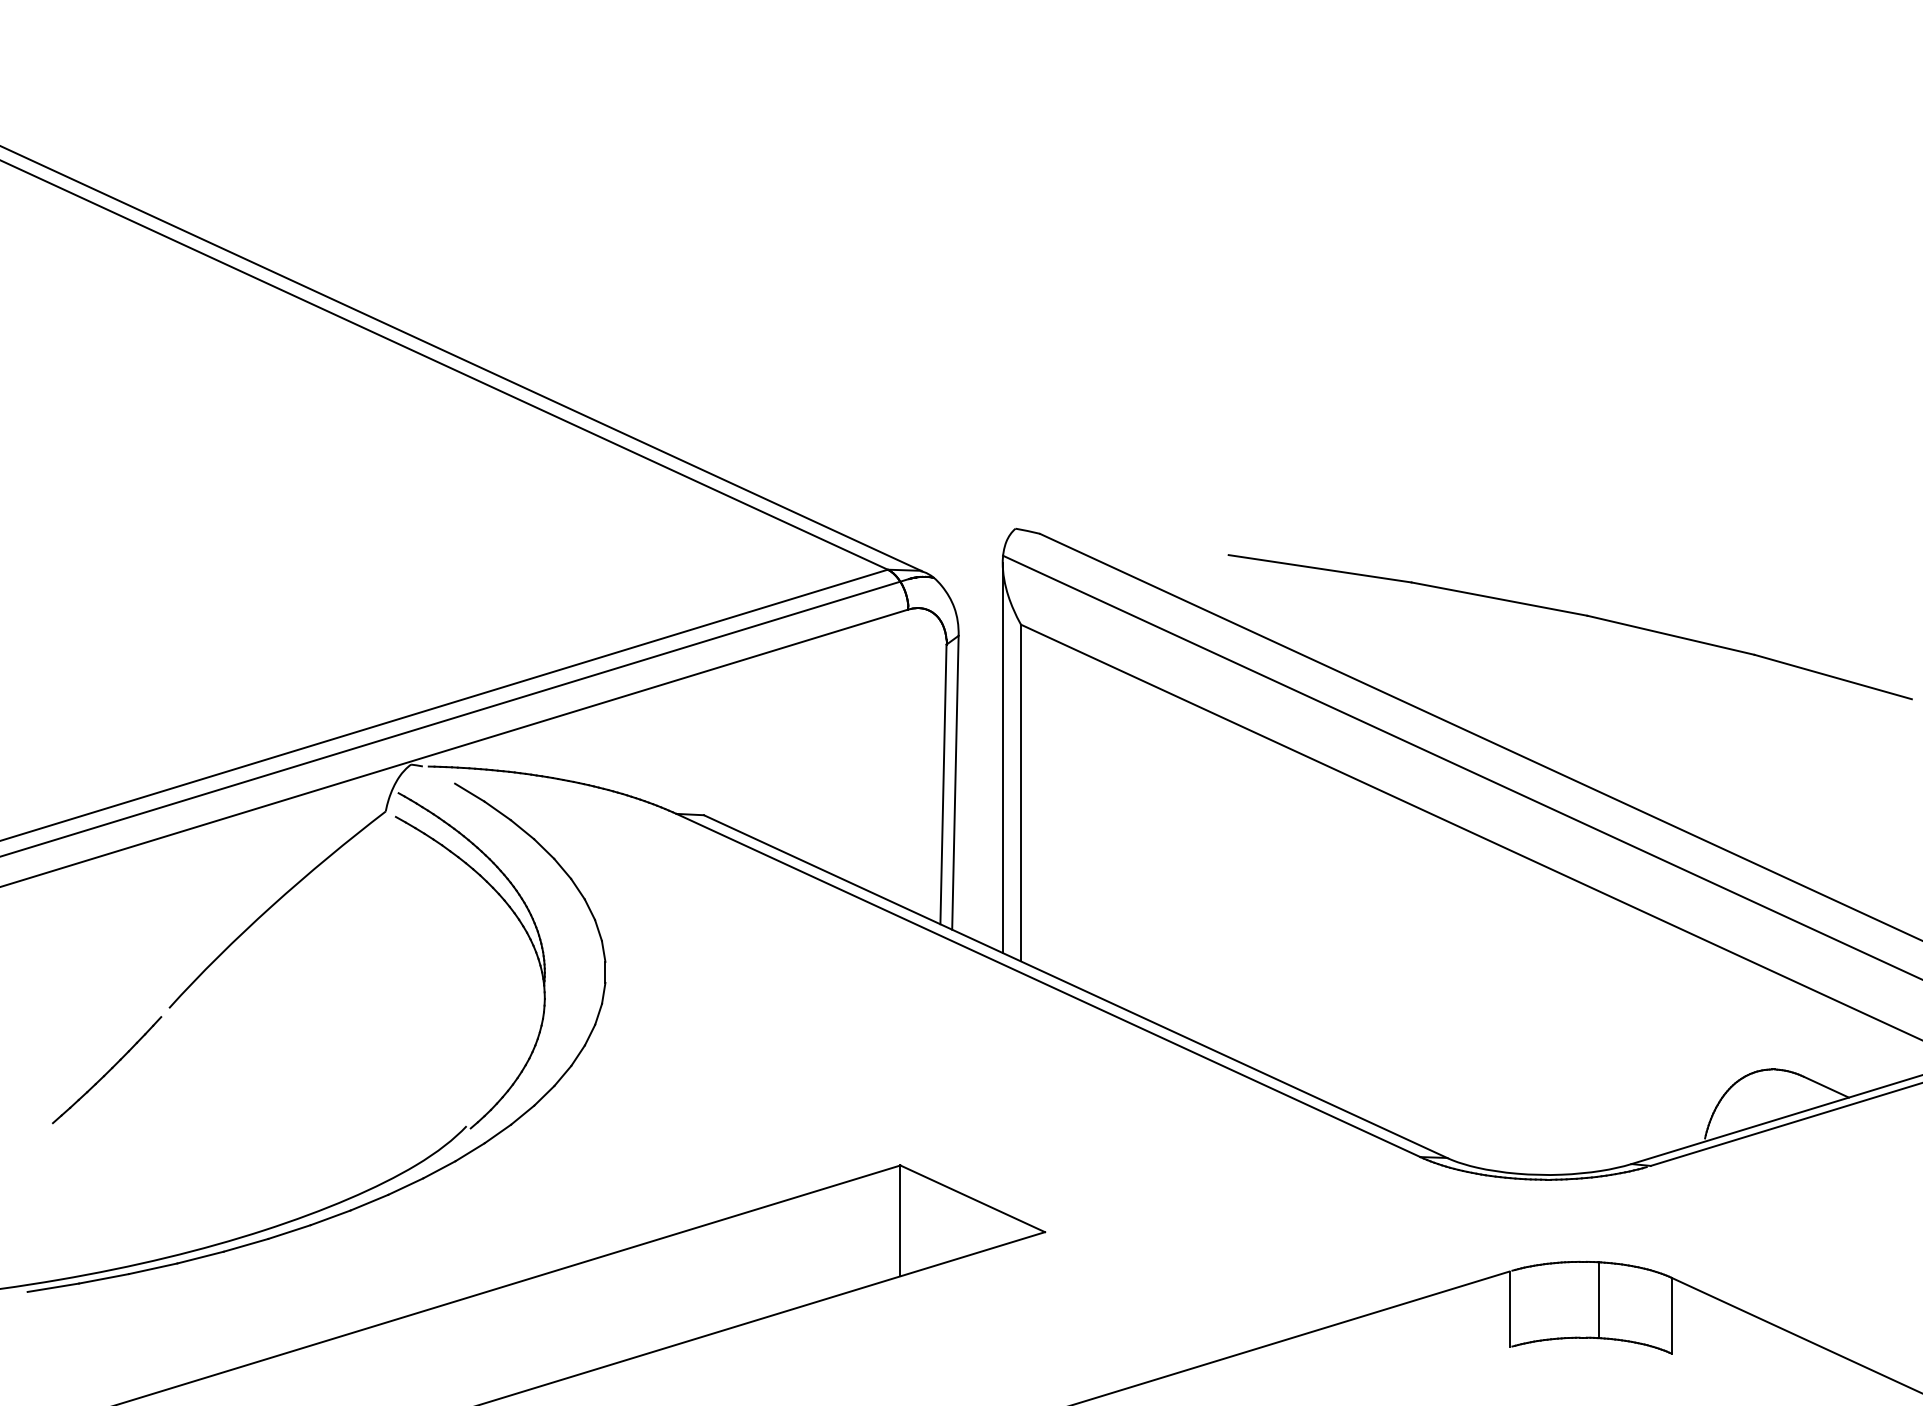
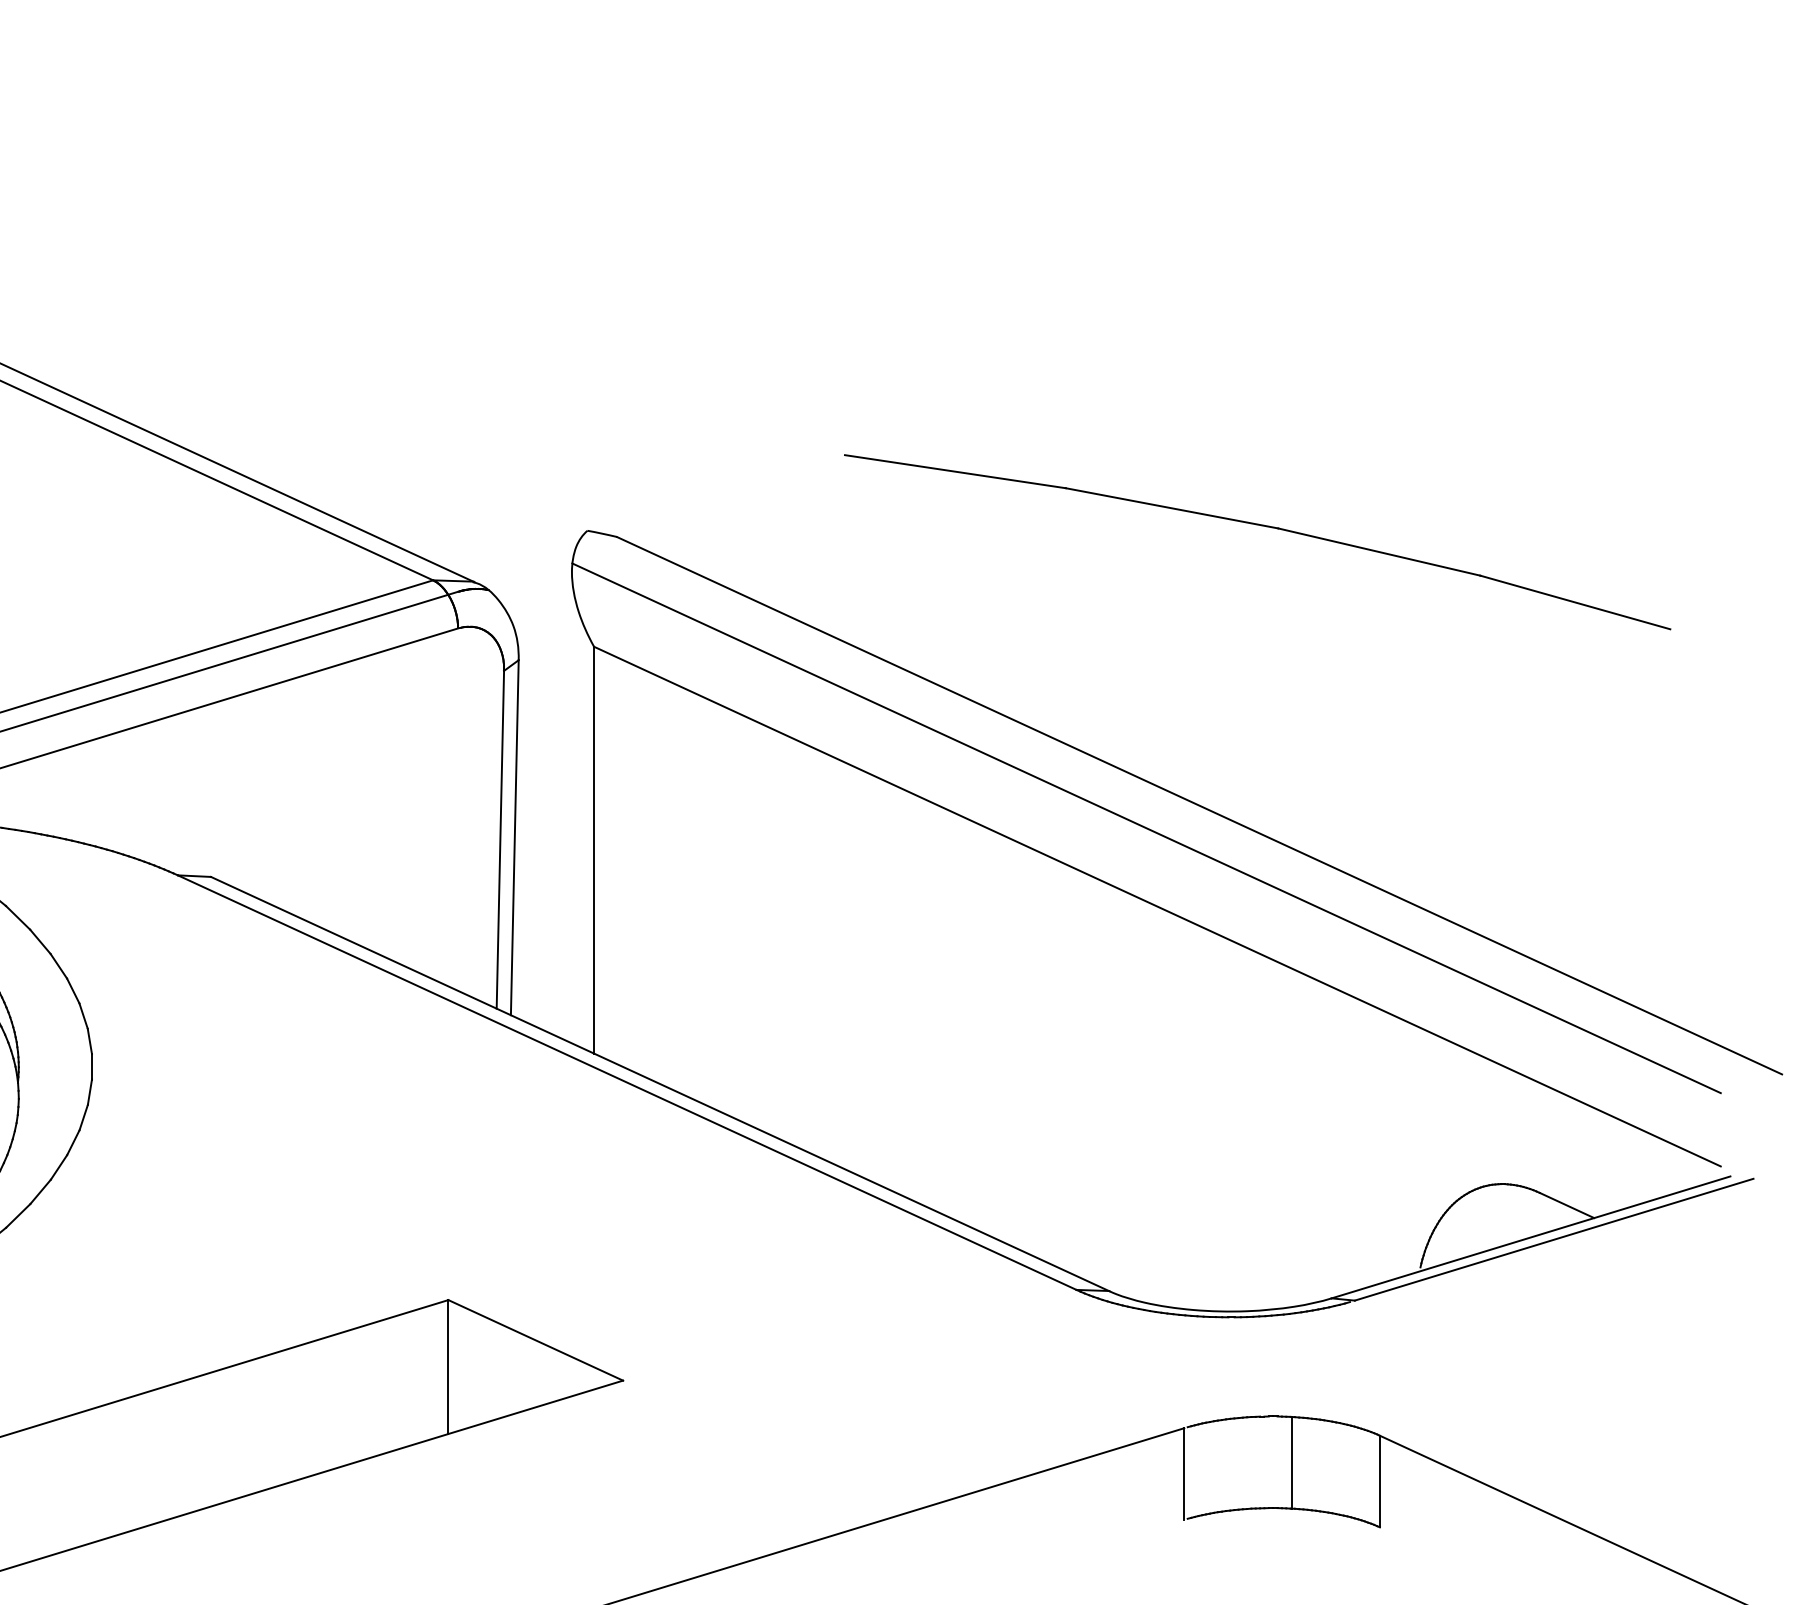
part: (1574, 614) -> (1262, 526), moved
line: (1002, 757) -> (571, 807), removed

